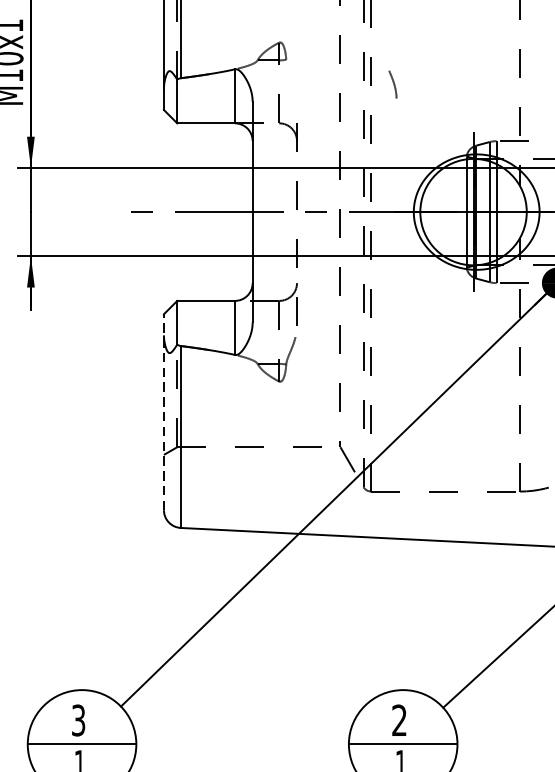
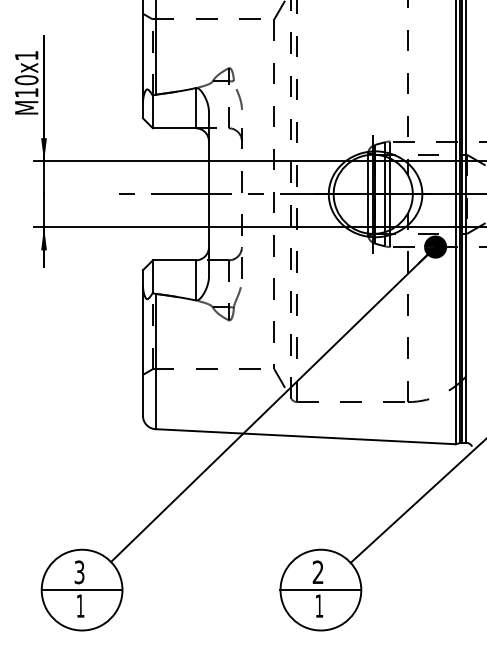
line: (393, 84) -> (239, 99), moved
line: (164, 412) -> (143, 343), dashed -> solid

